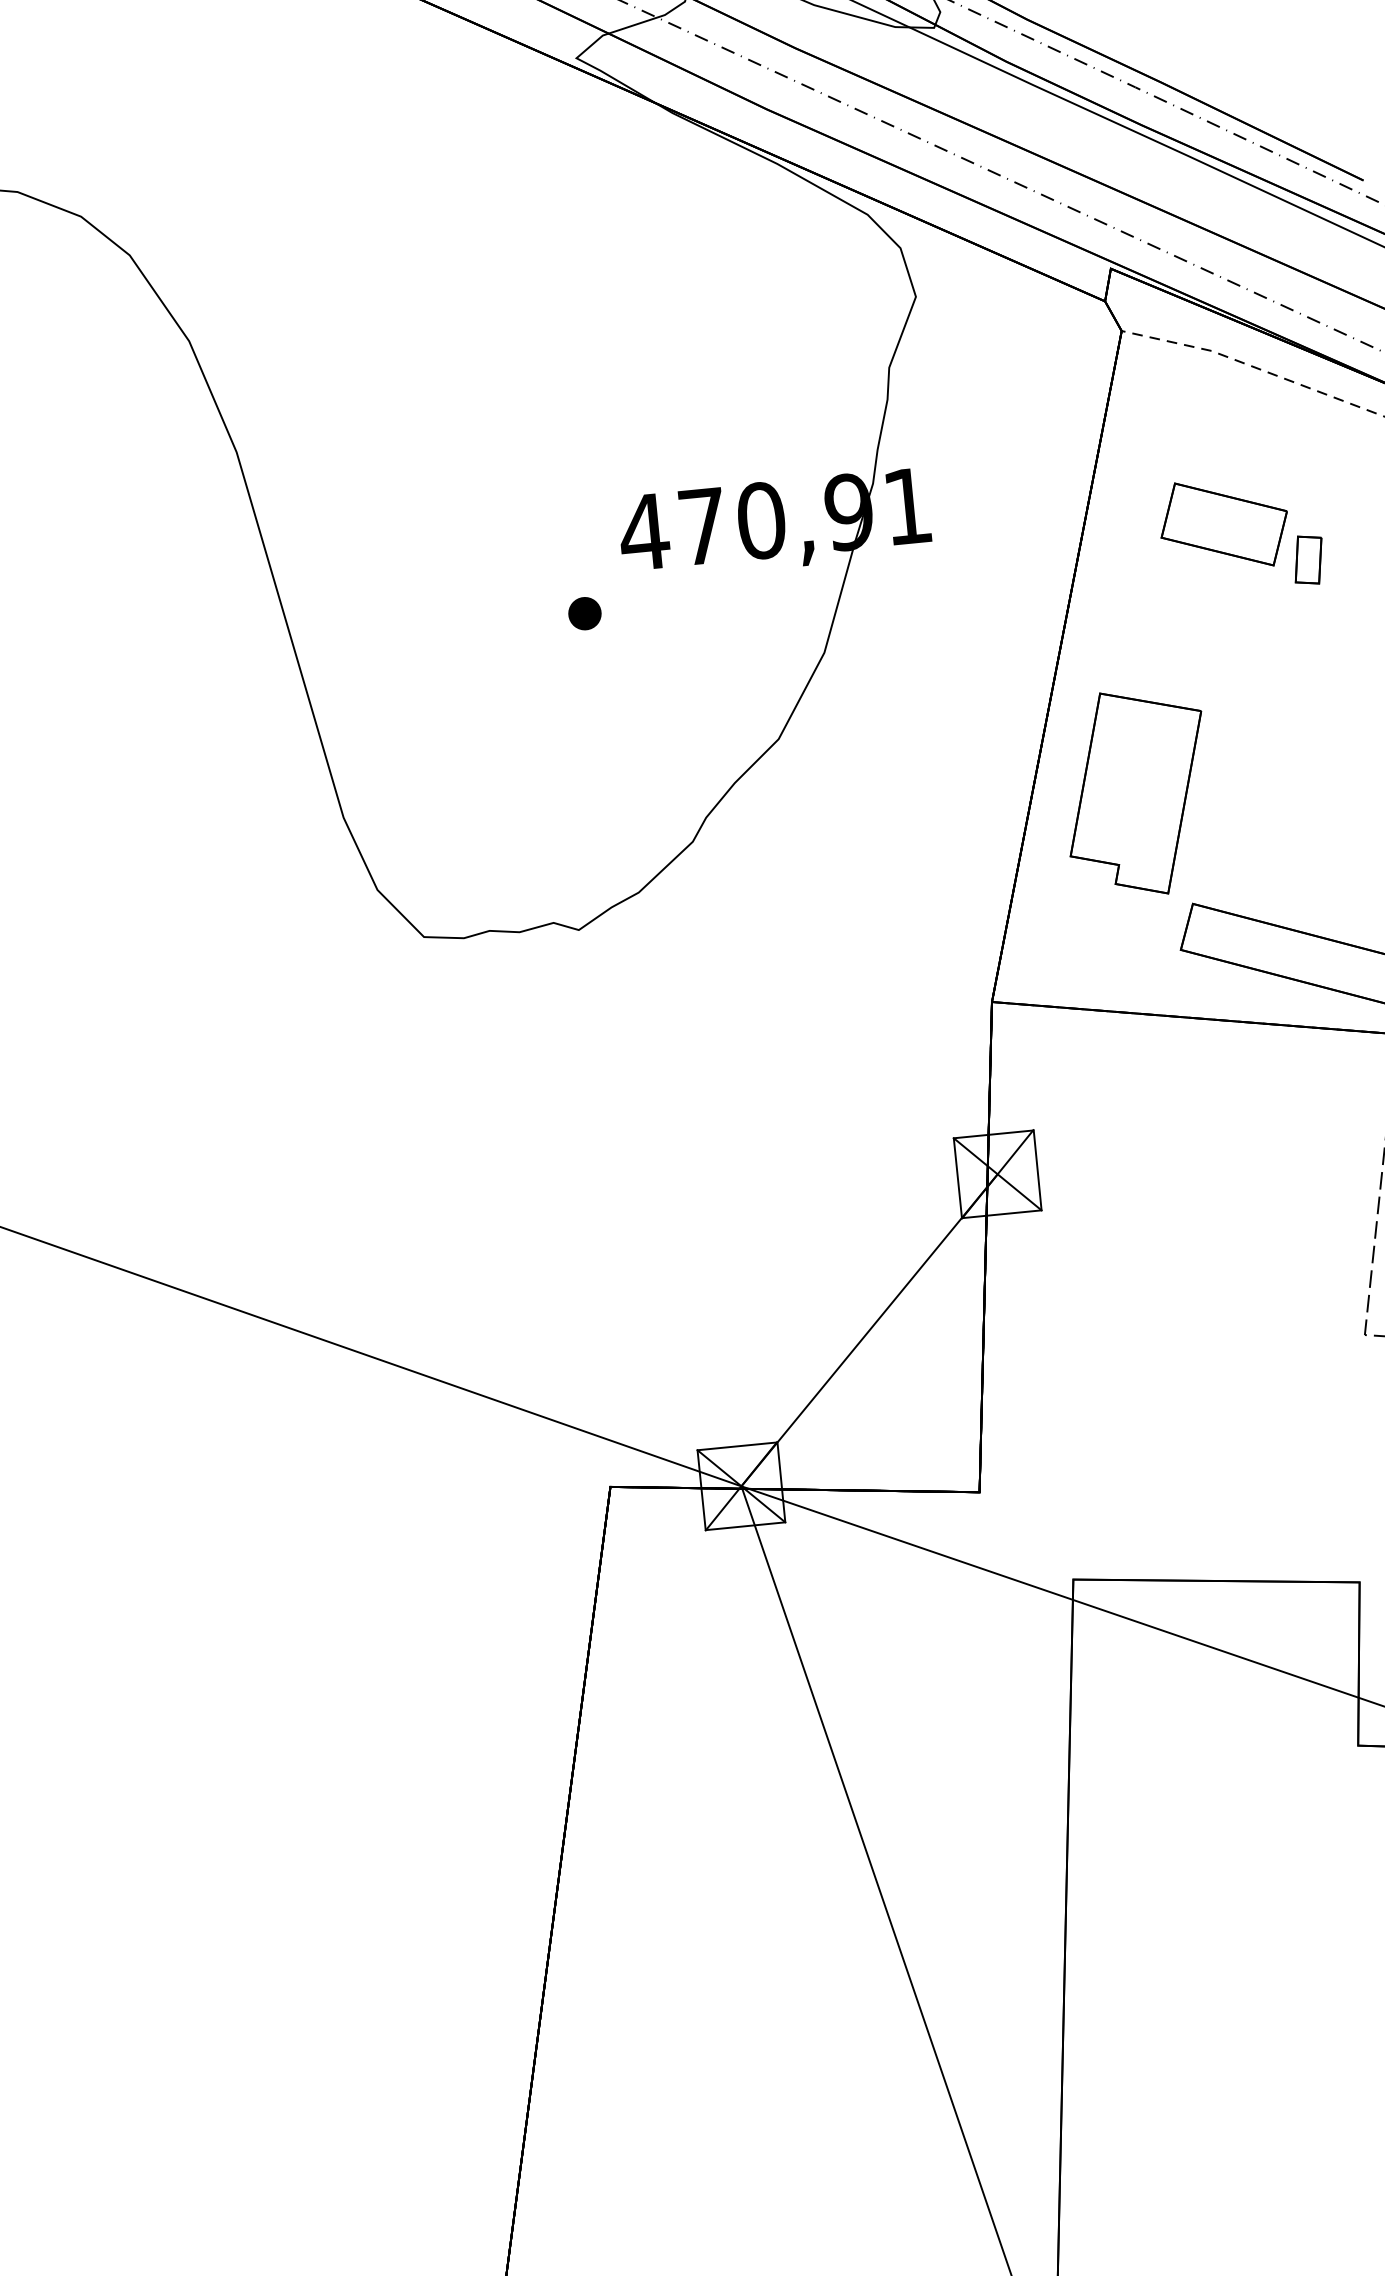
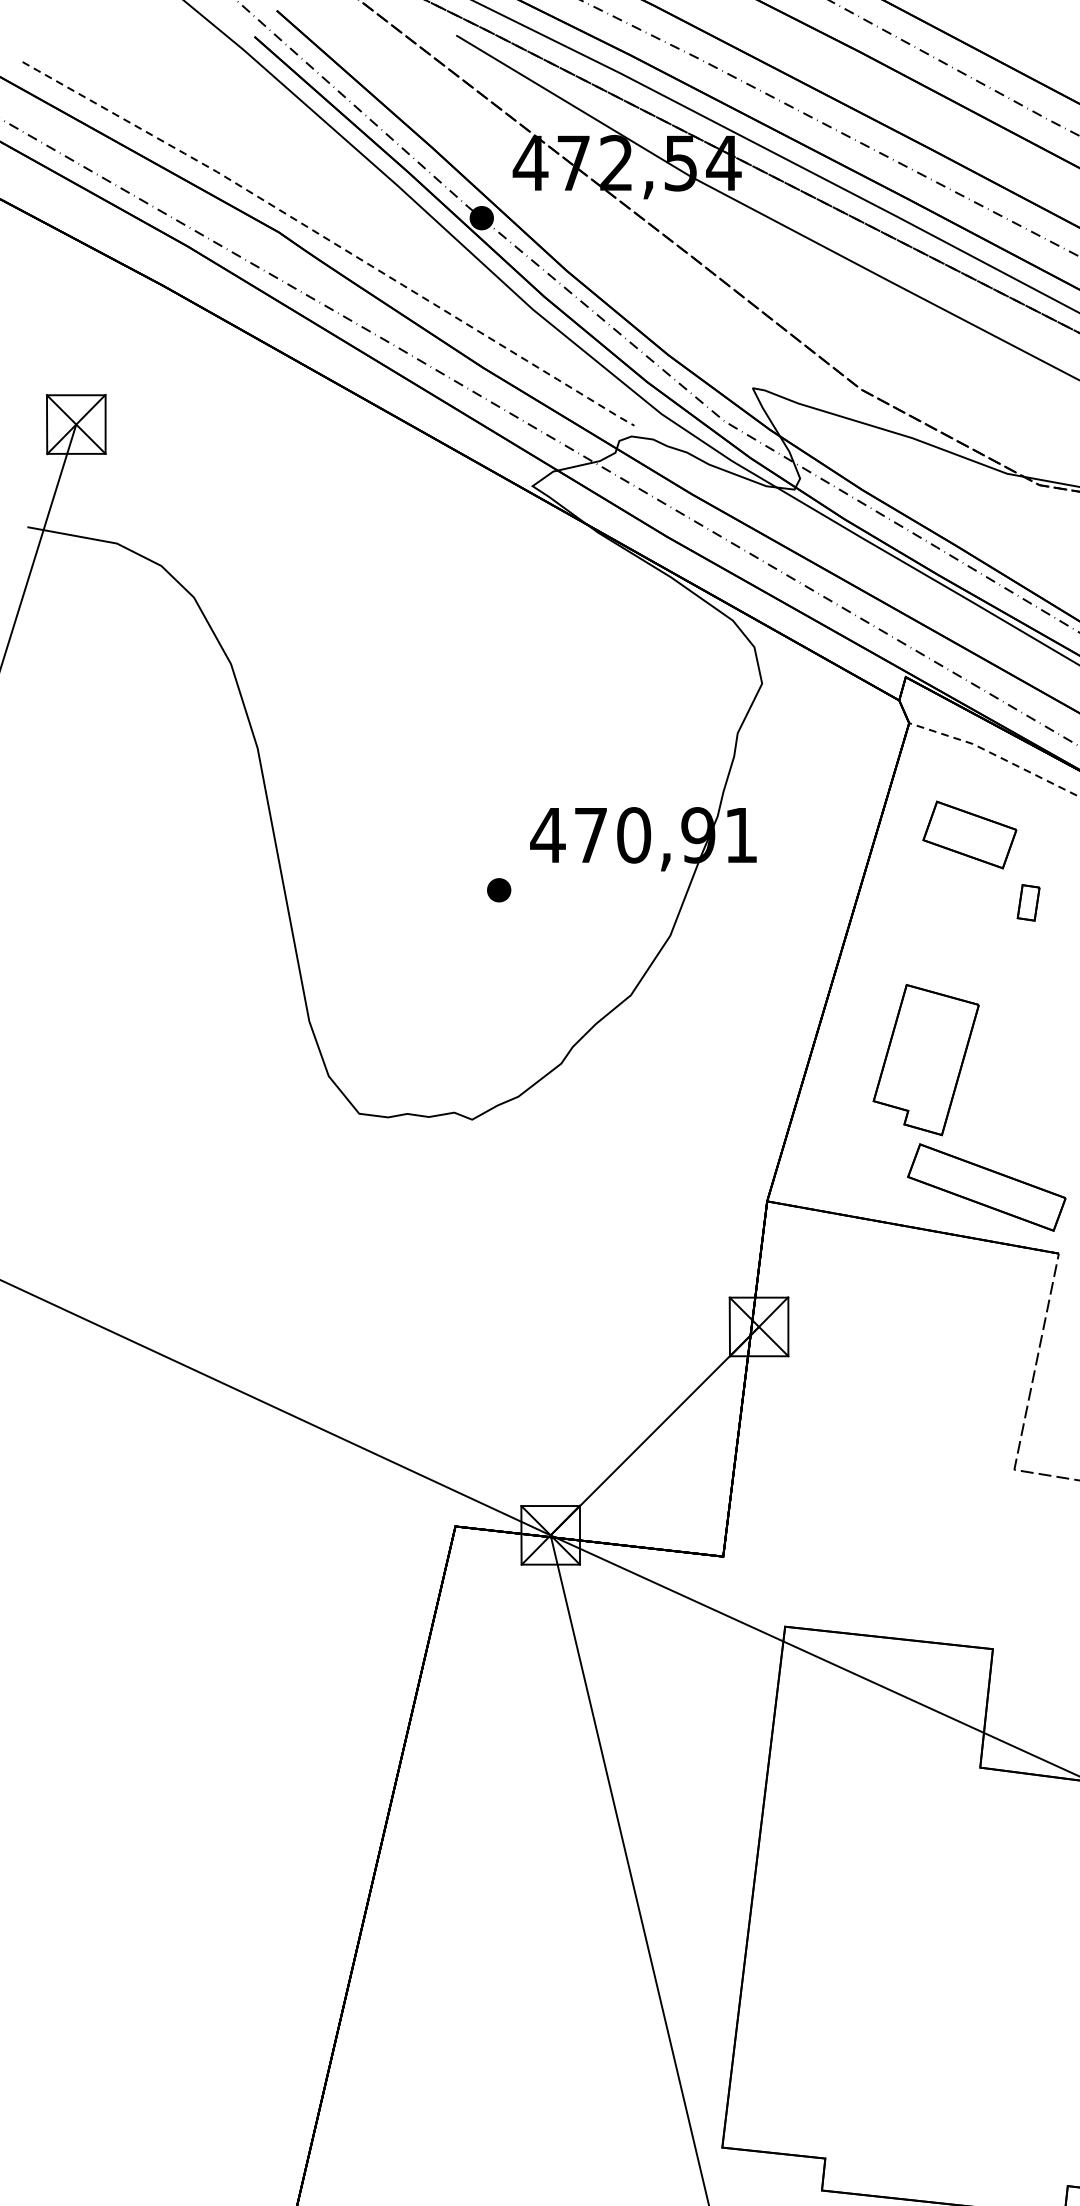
part: (1223, 523) -> (969, 834), moved
part: (1135, 793) -> (925, 1060), moved

